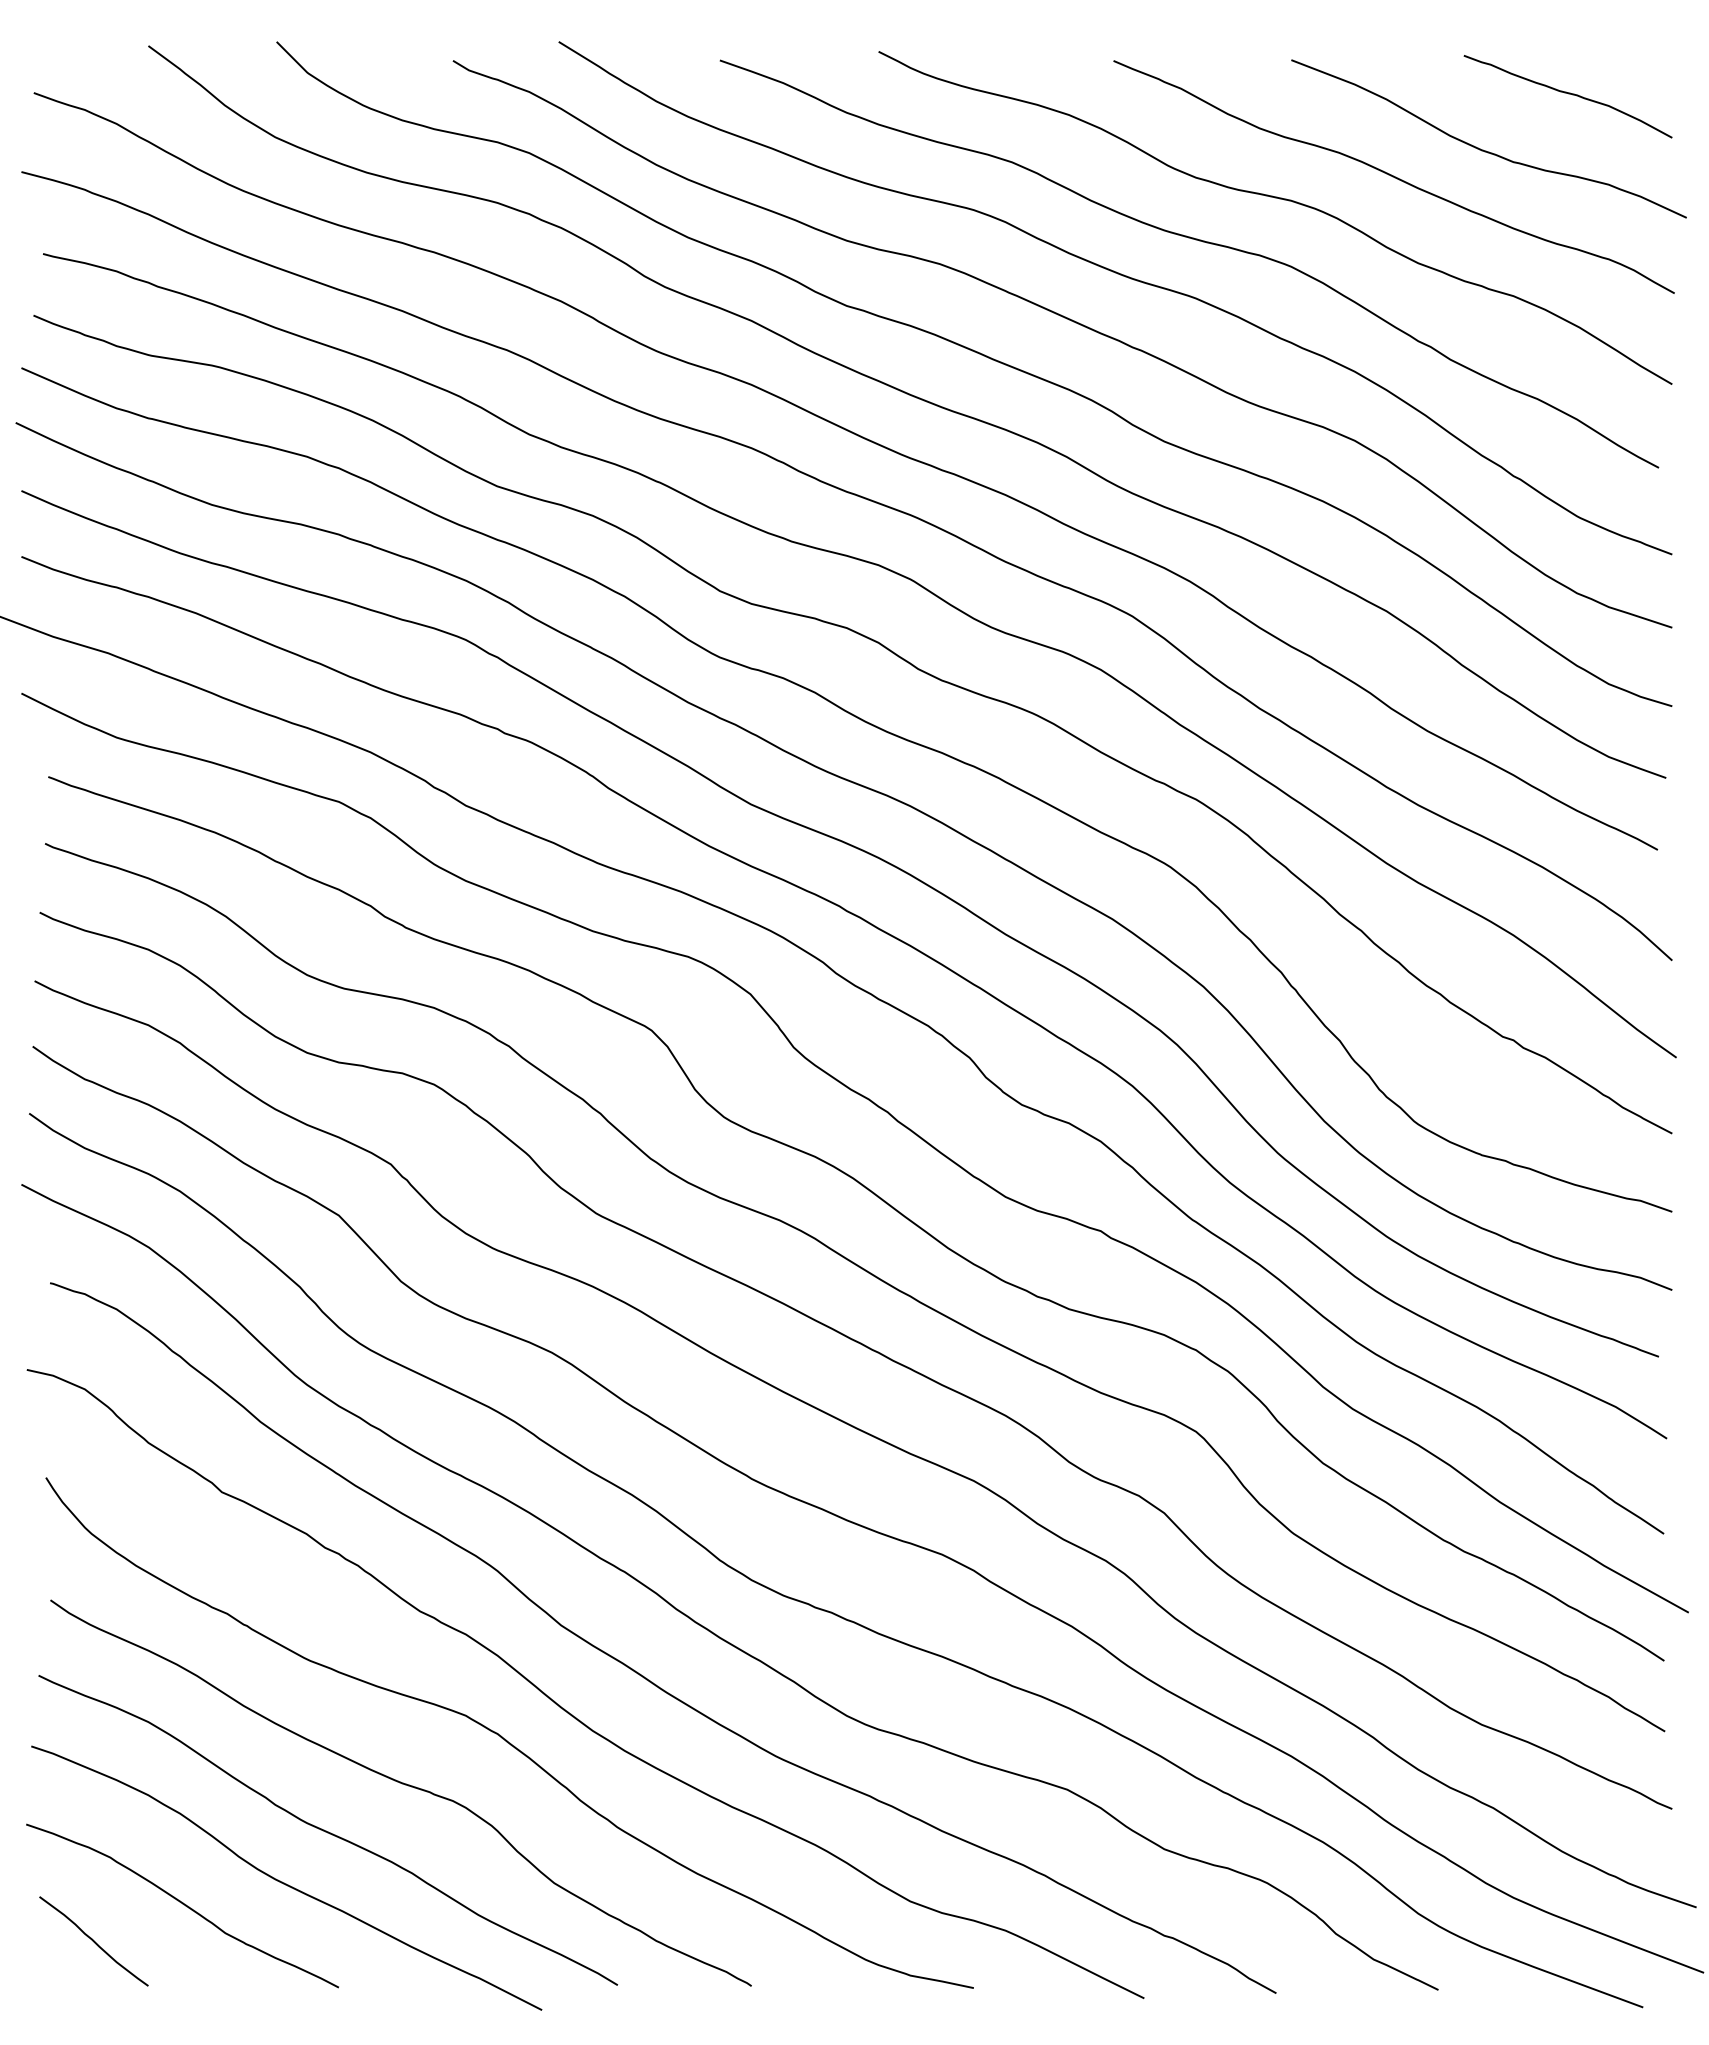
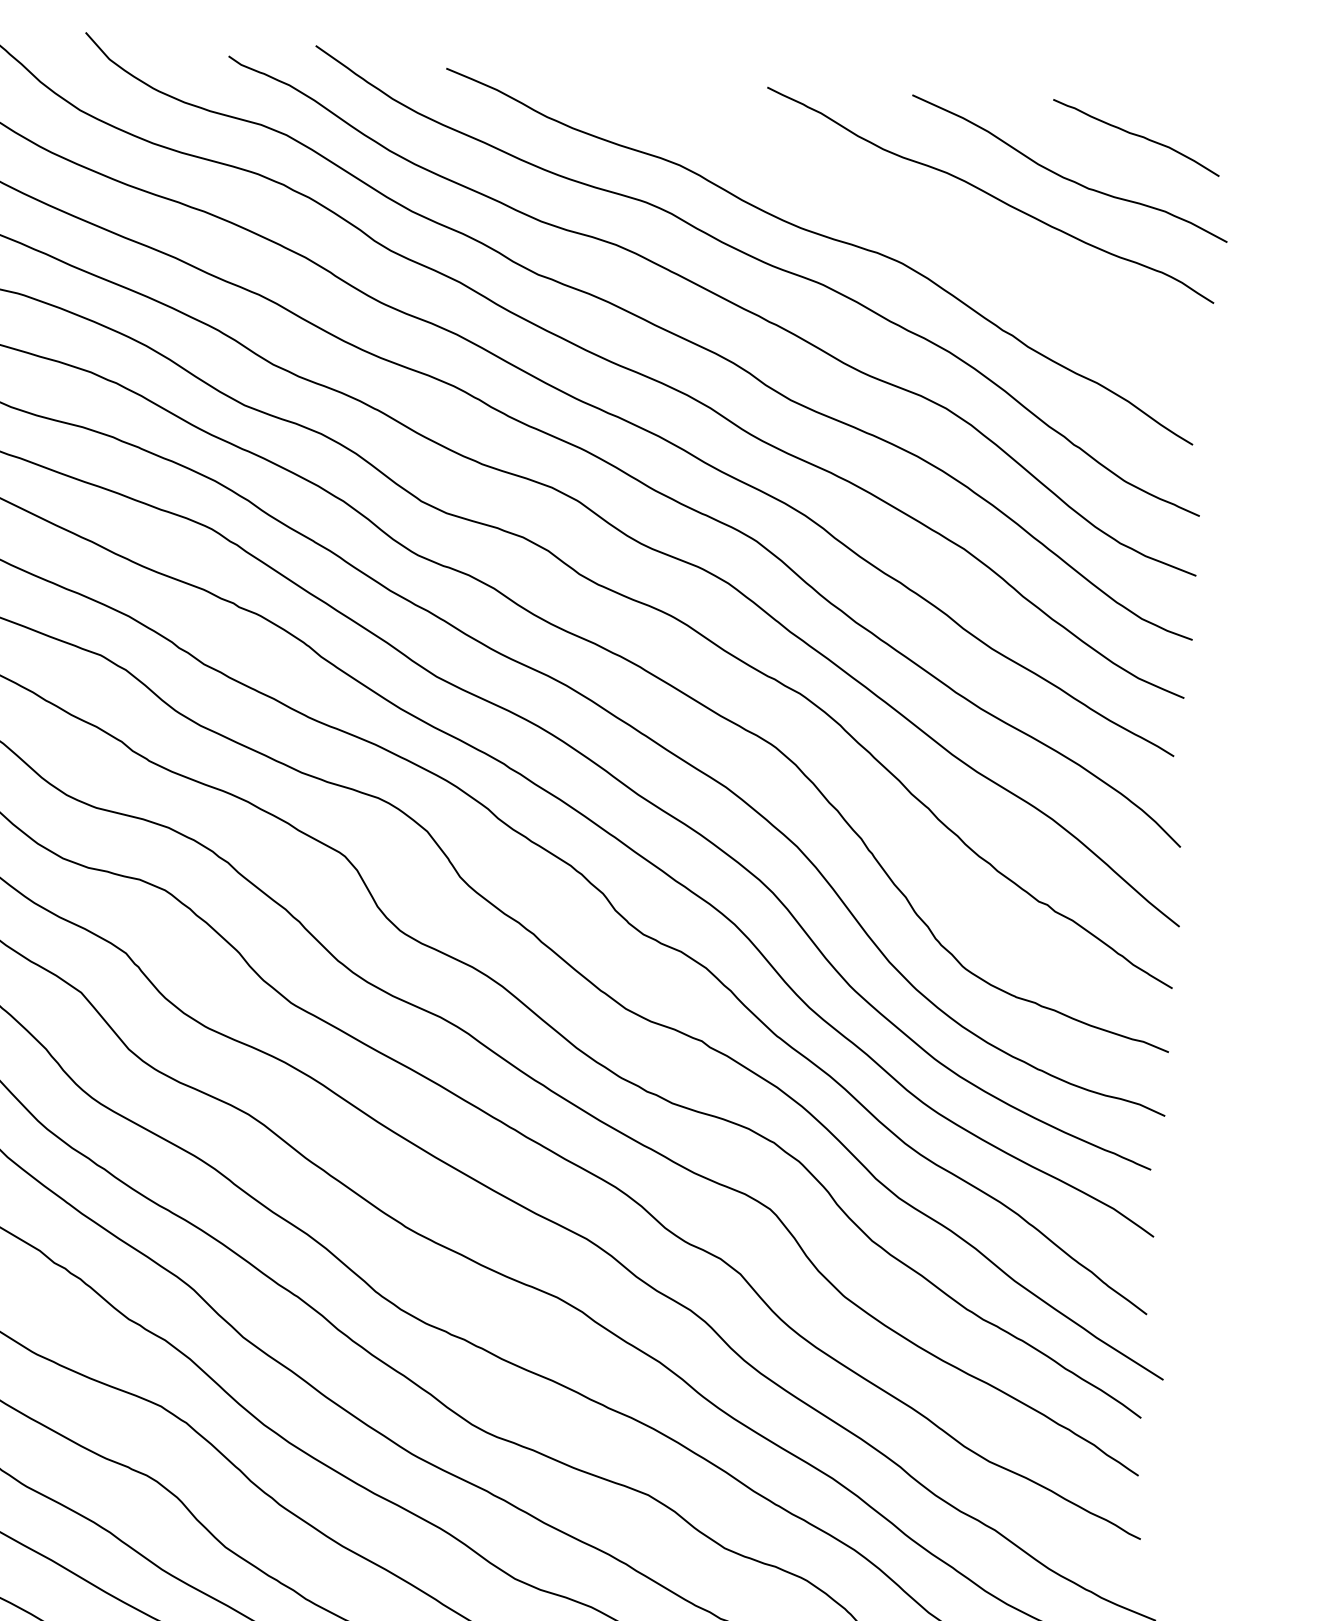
curve: (1279, 199) -> (896, 208), removed

